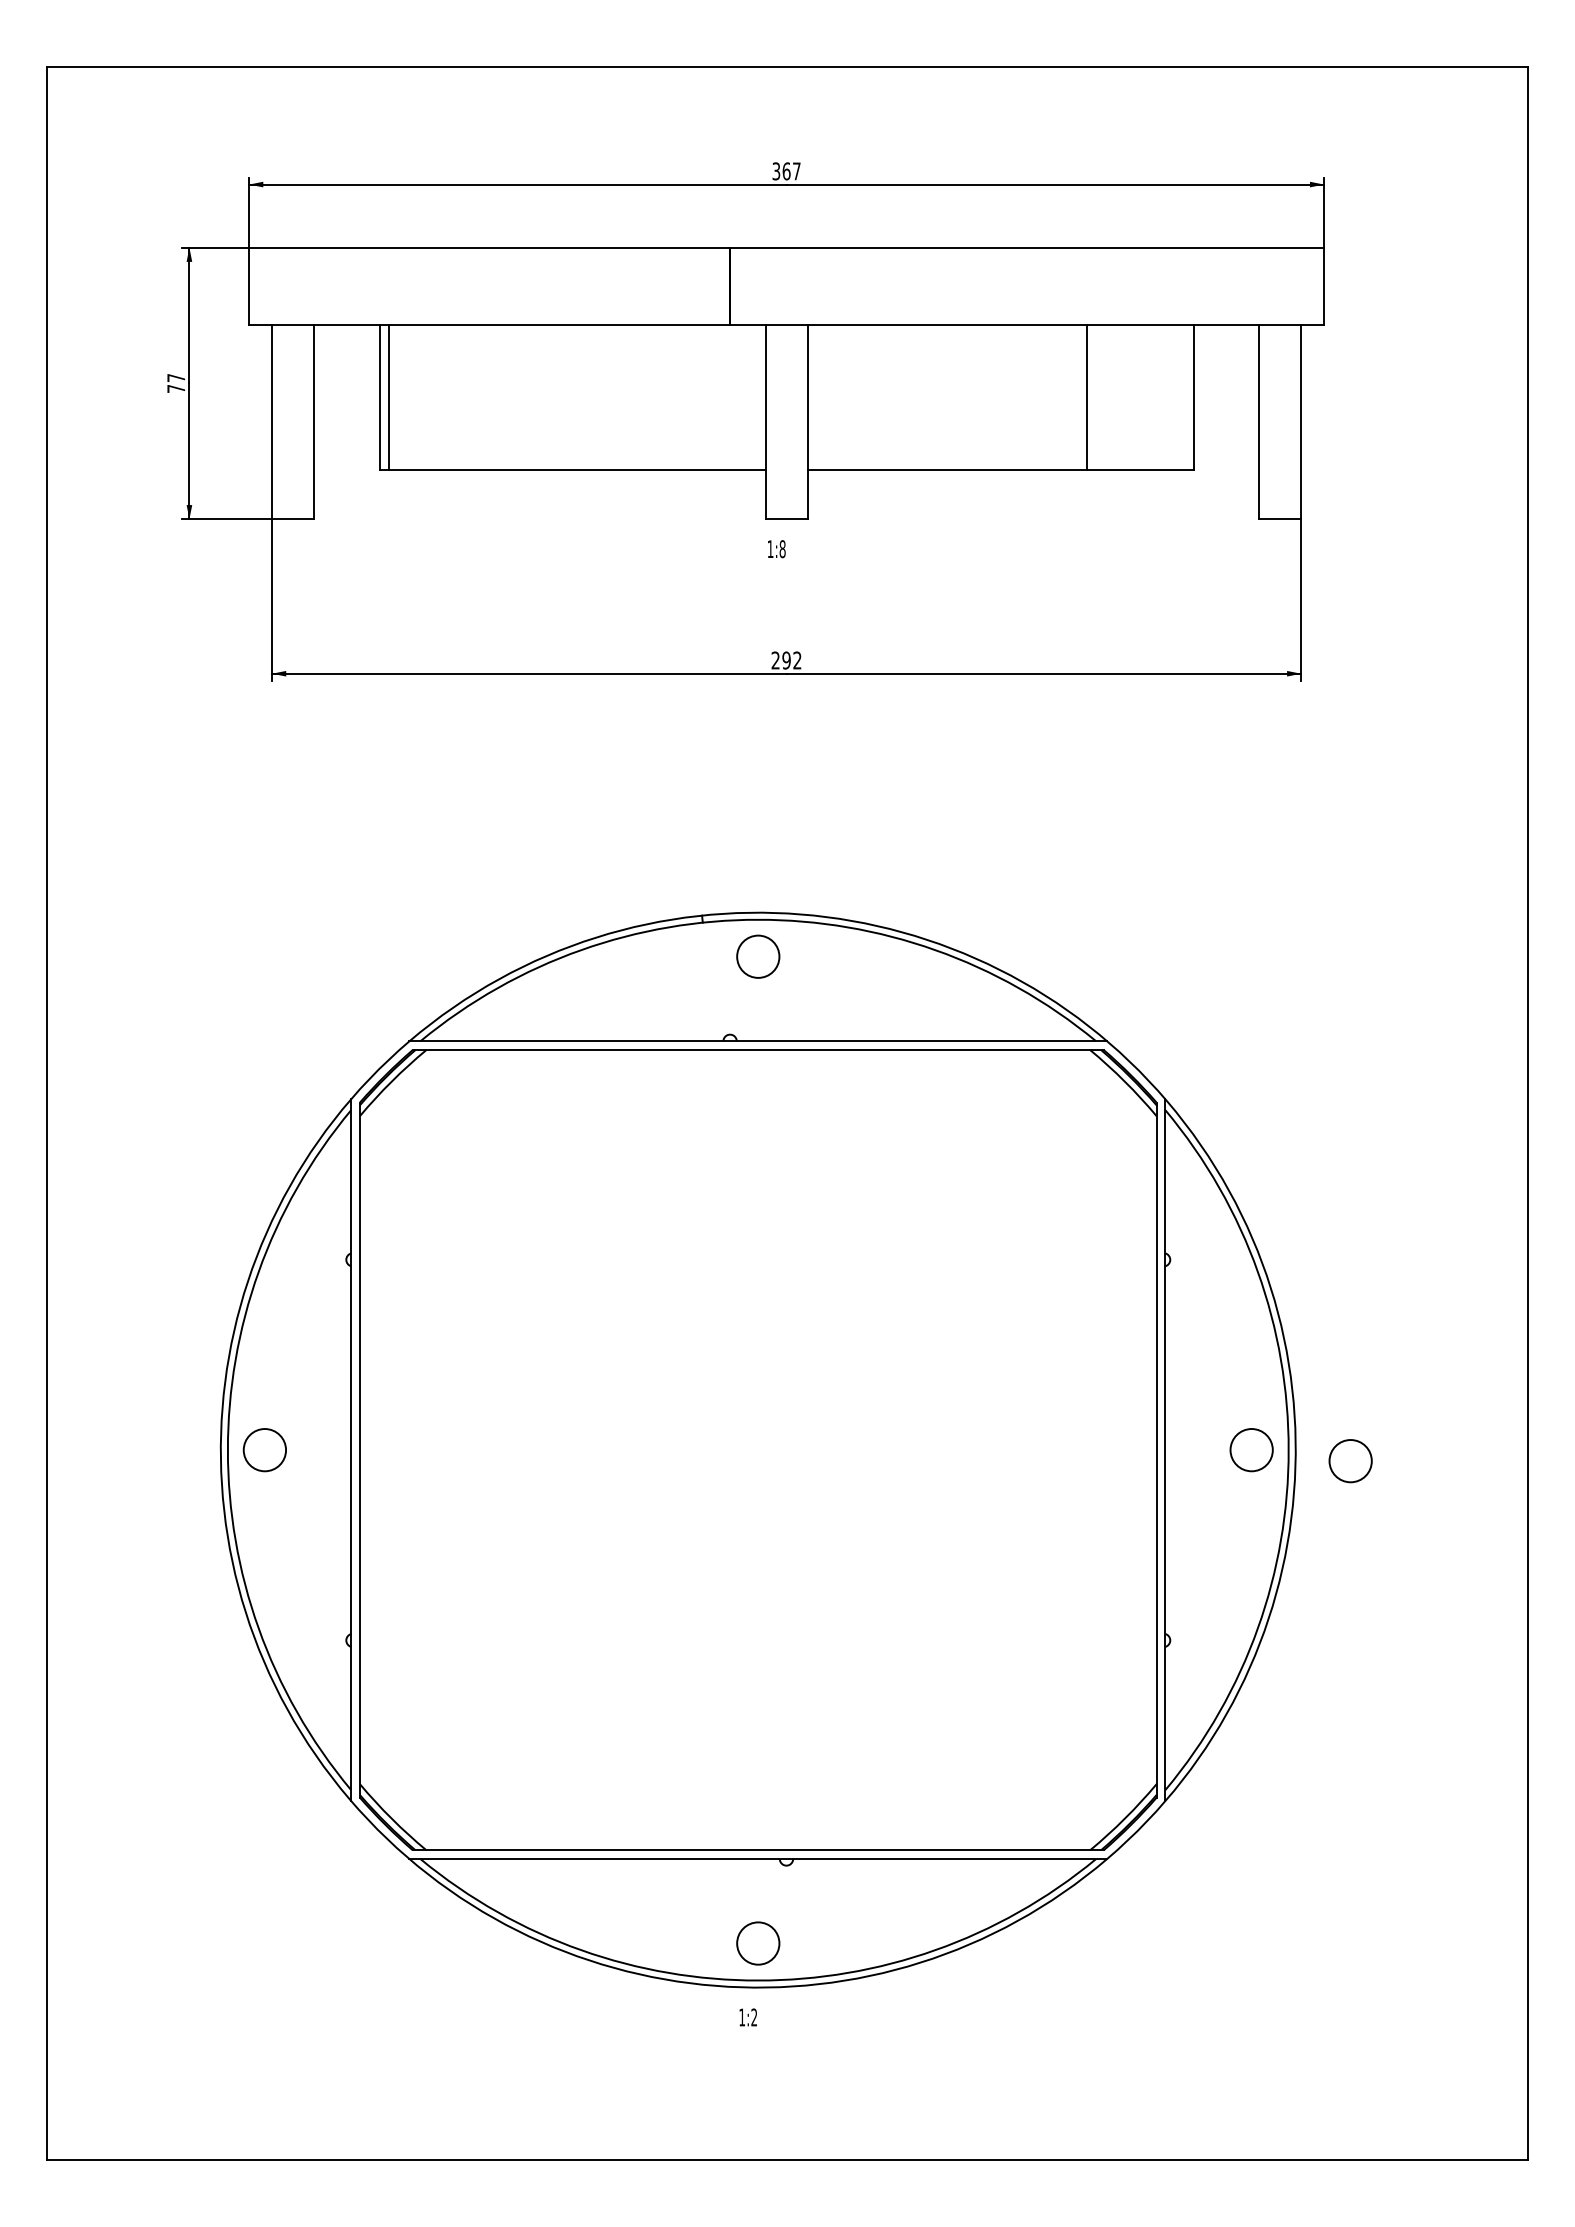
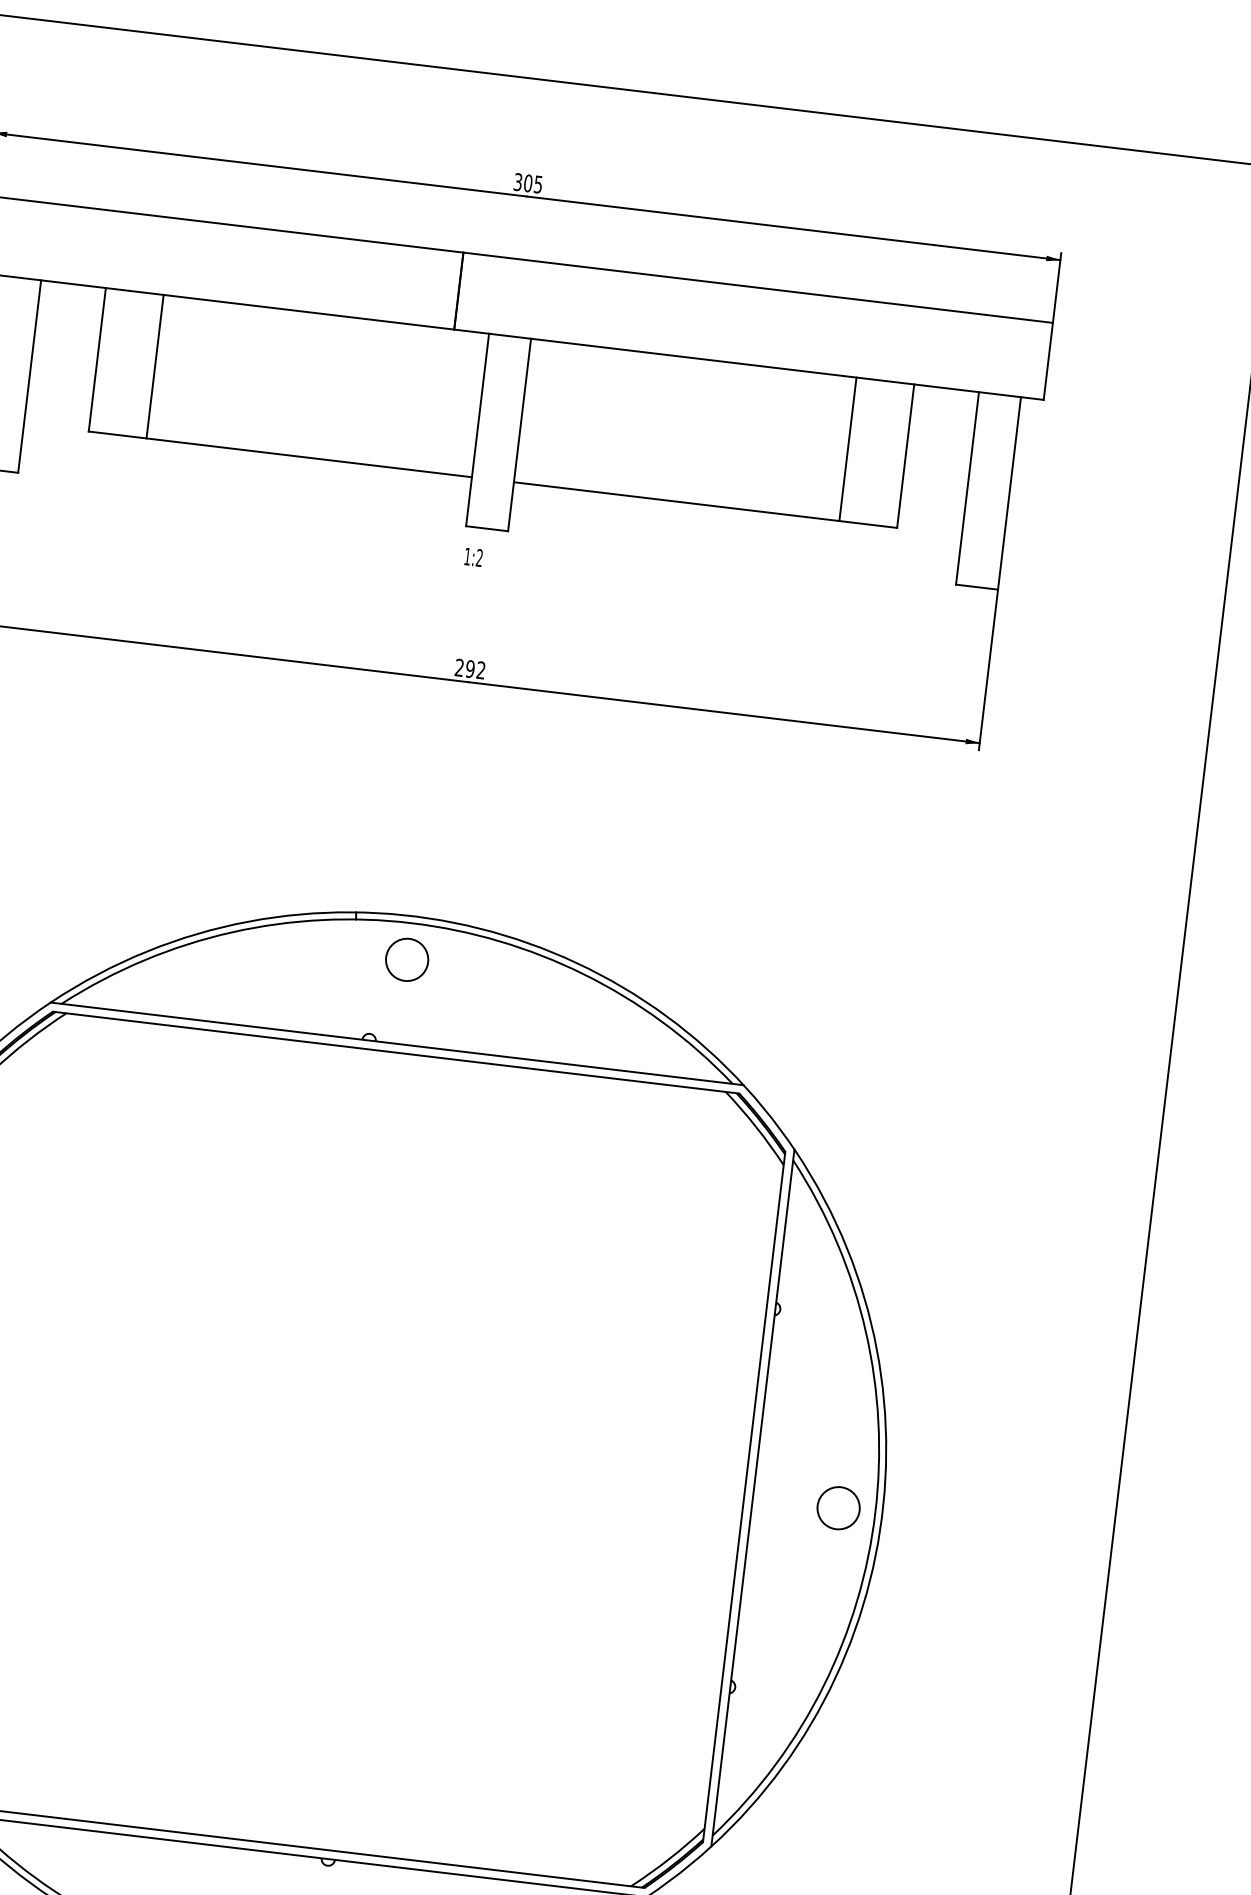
text: (791, 171) -> (533, 184), 367 -> 305
line: (388, 397) -> (154, 366), moved
line: (1086, 397) -> (847, 449), moved
text: (782, 549) -> (479, 558), 1:8 -> 1:2
circle: (1350, 1461) -> (935, 1531), removed

